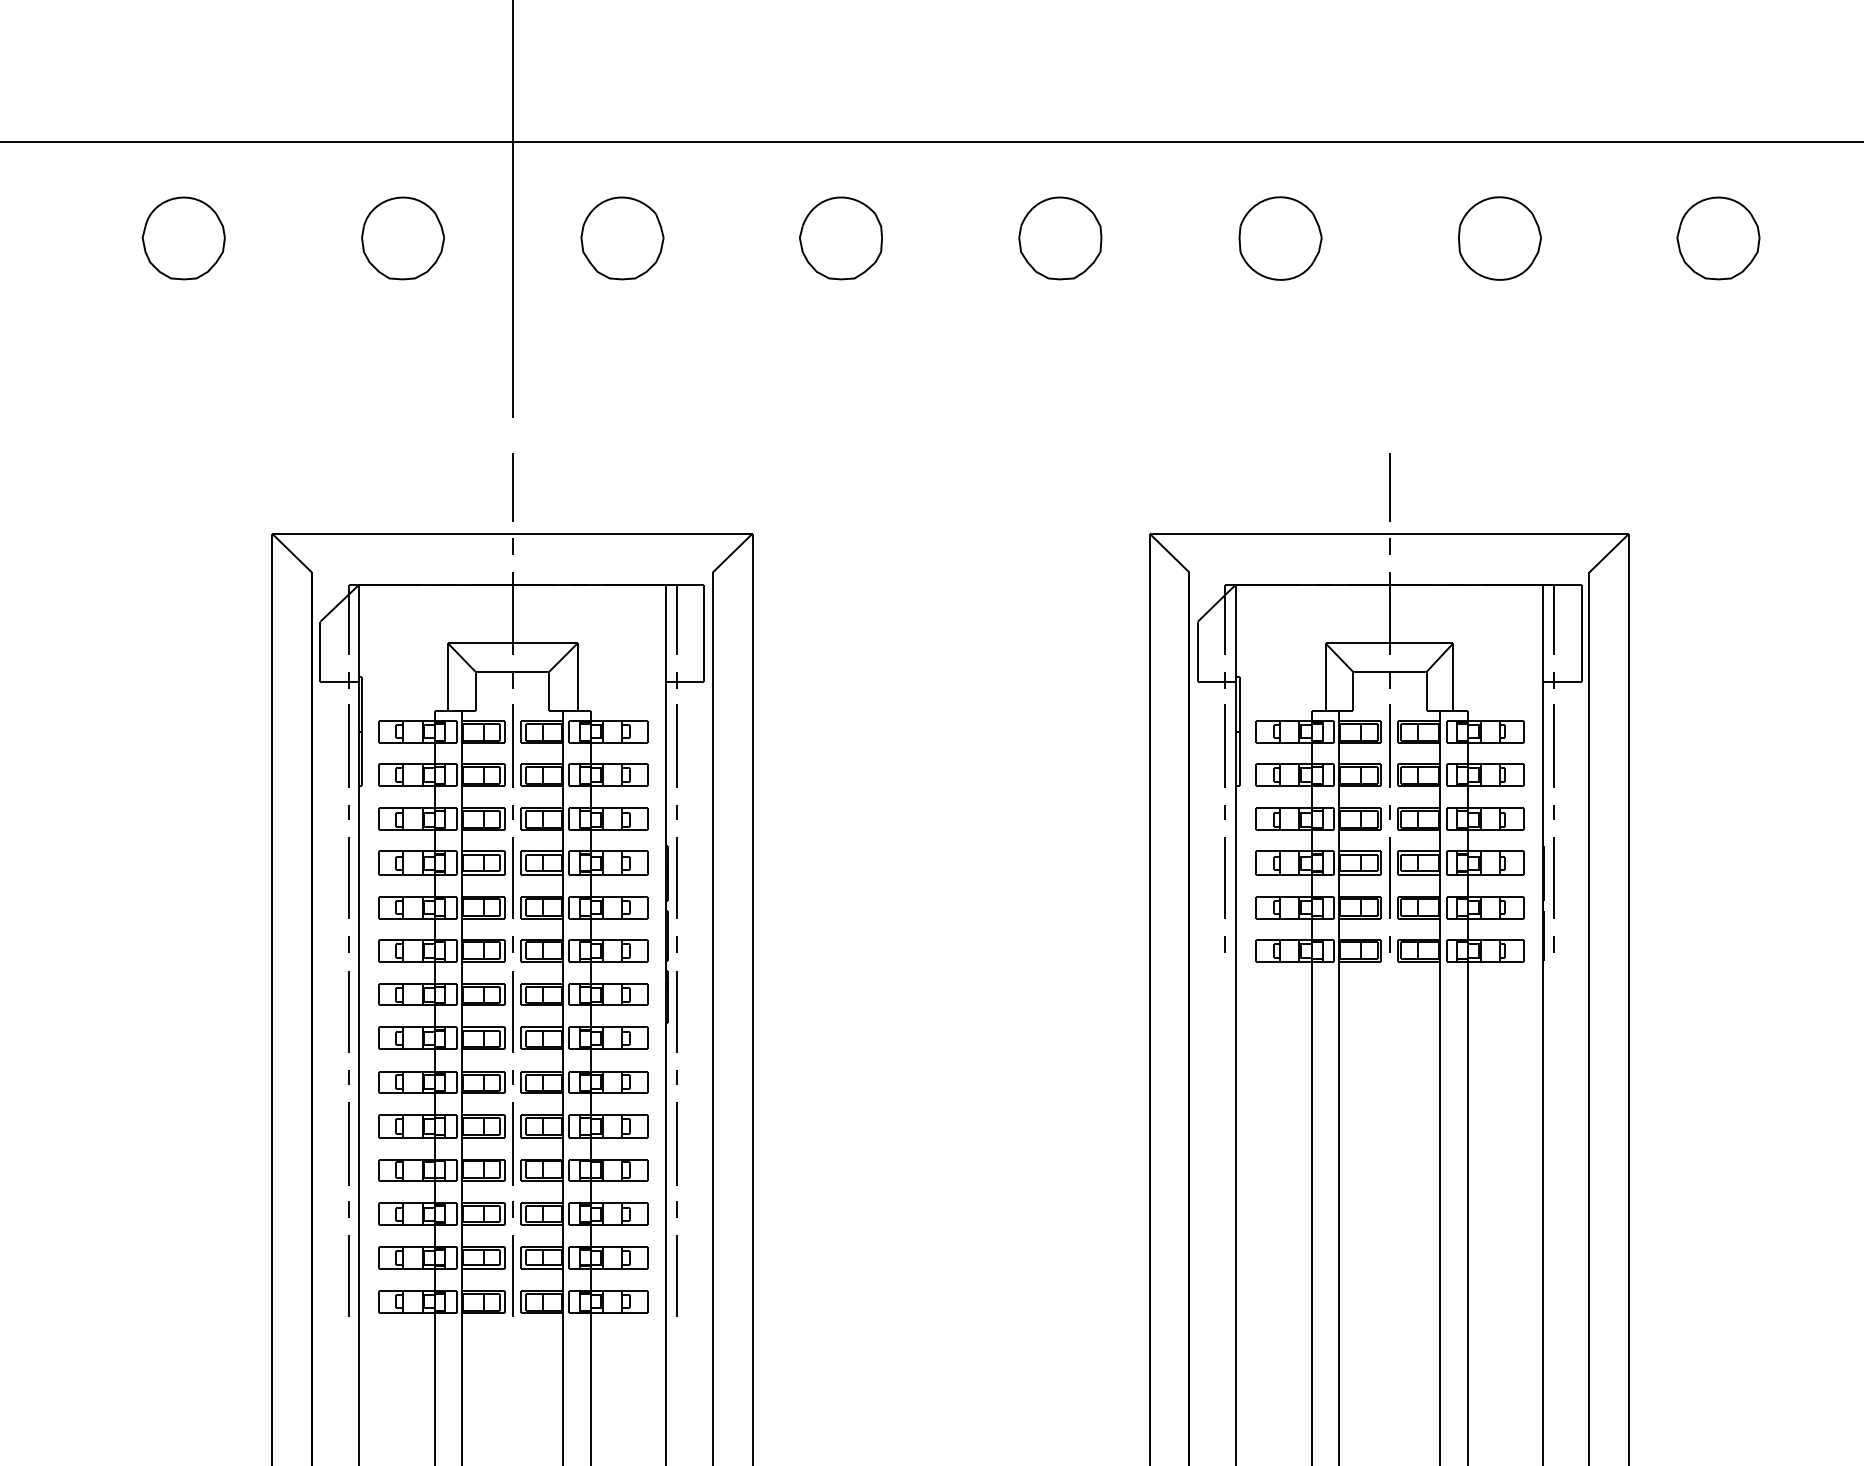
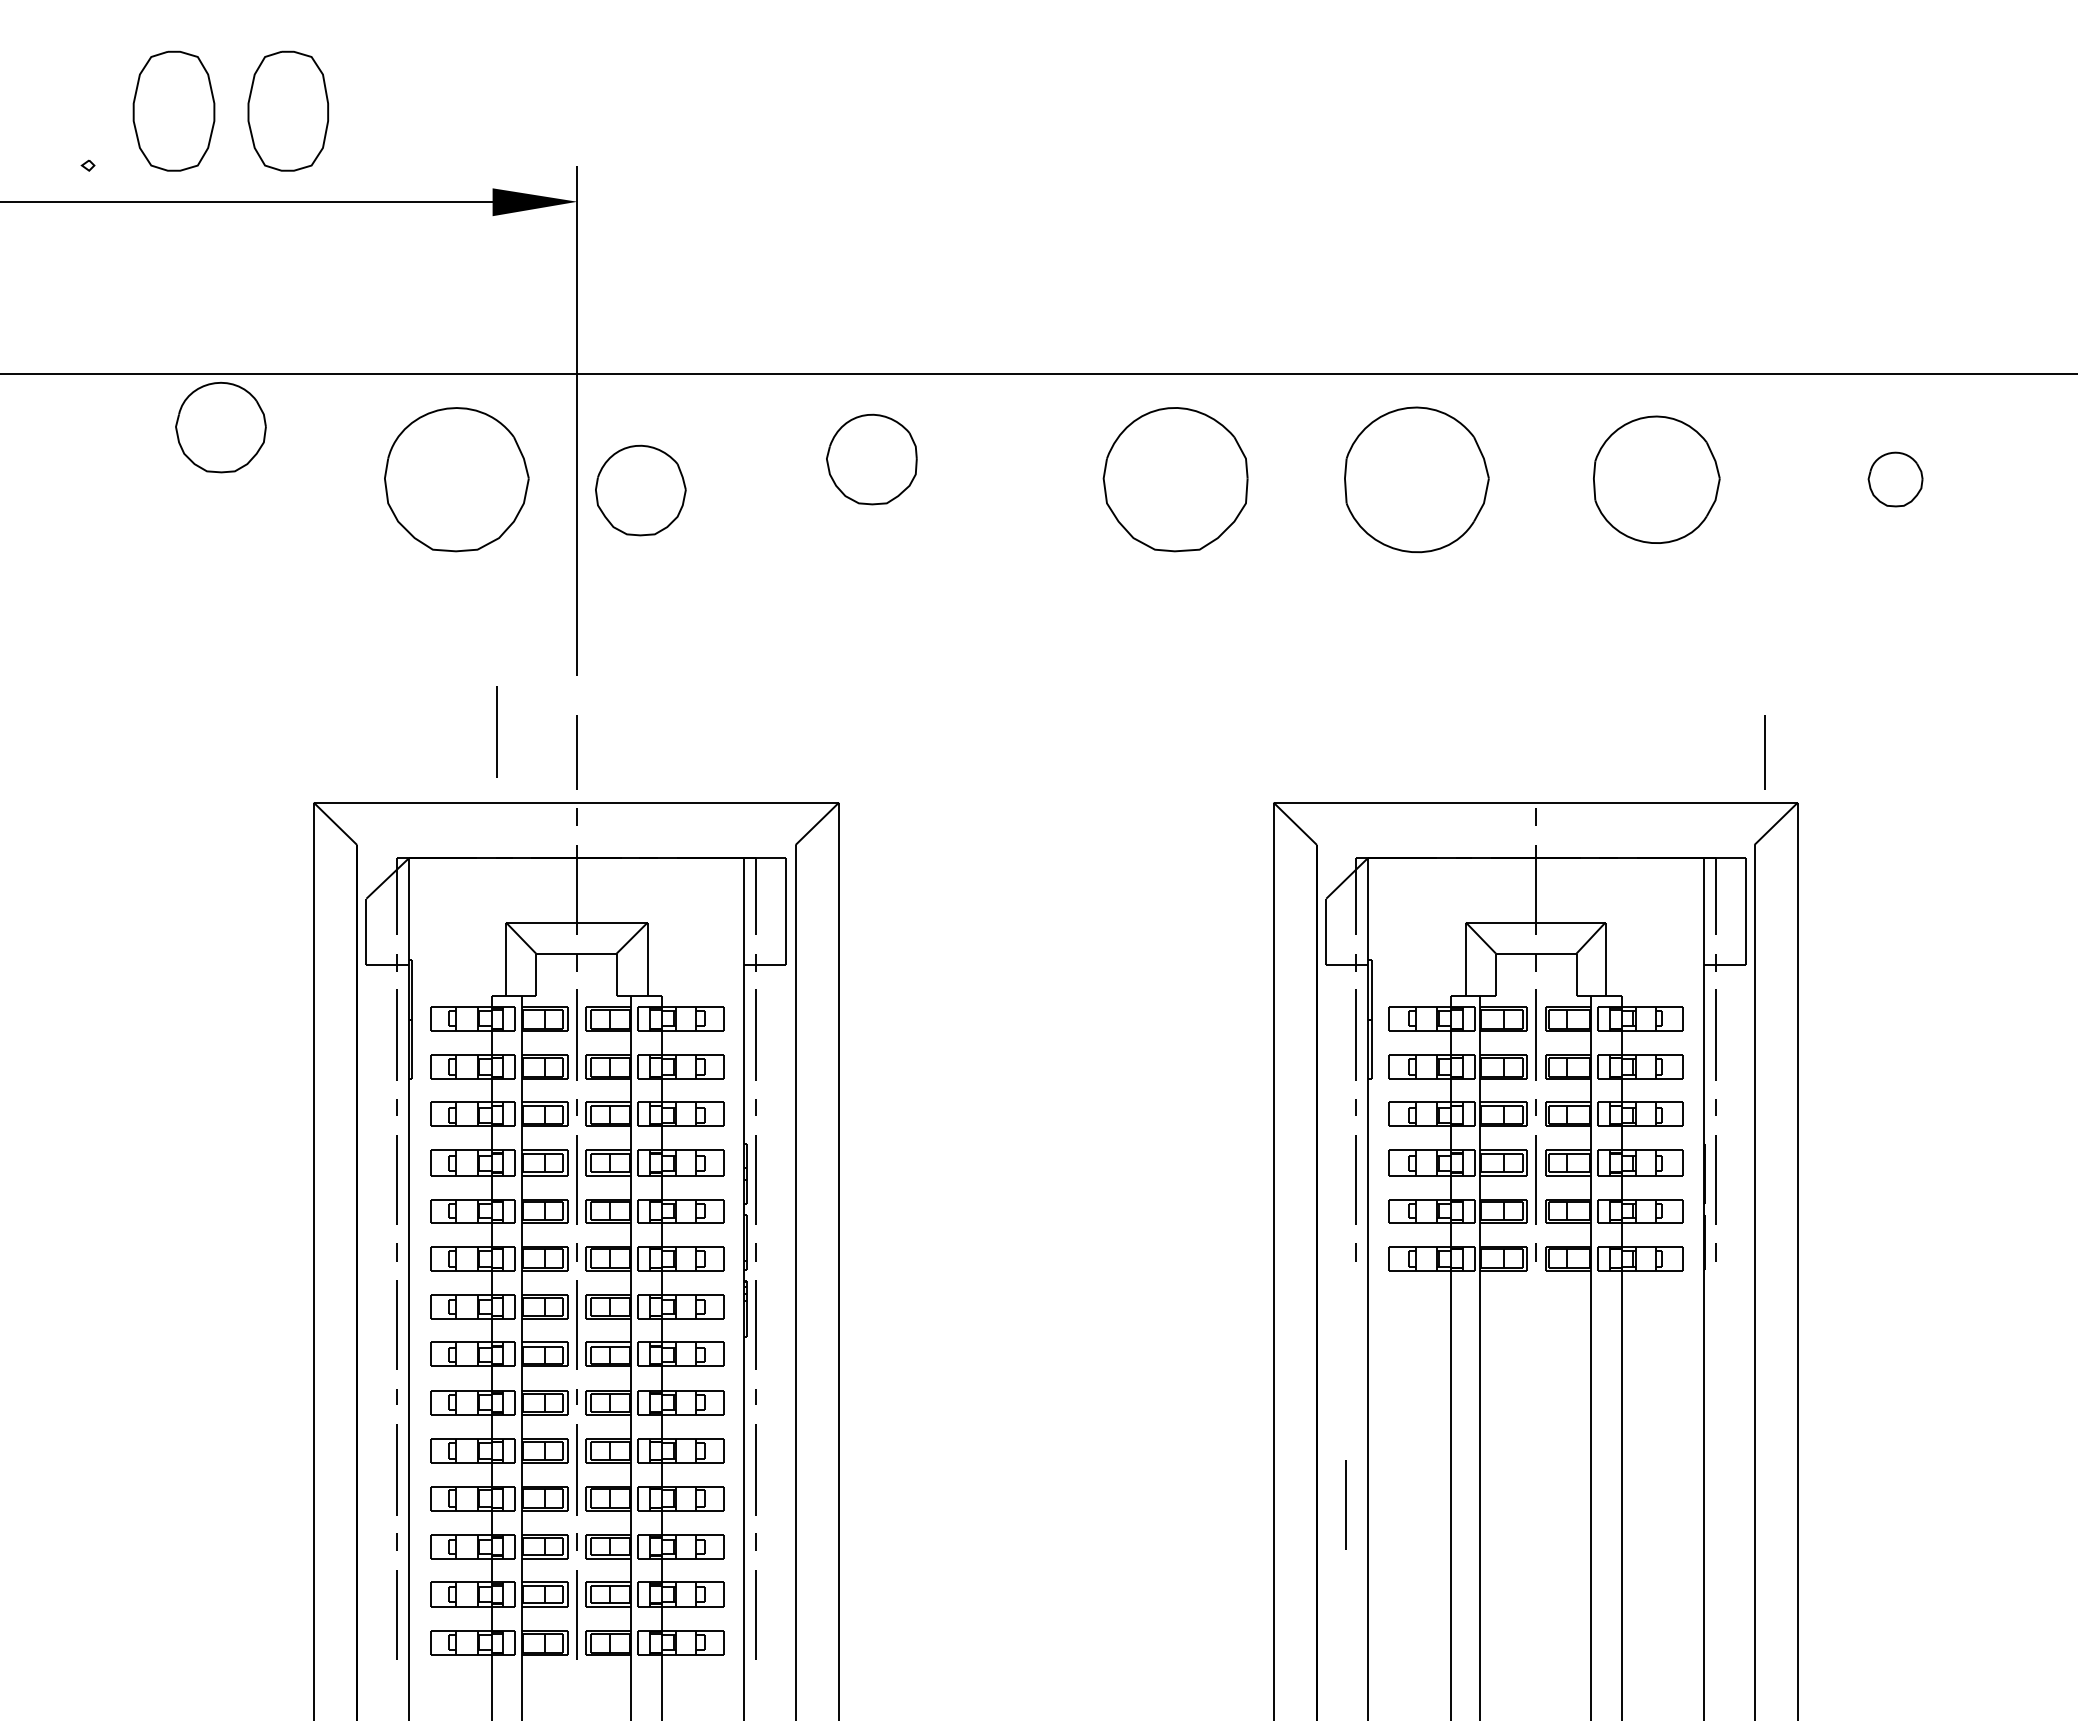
part: (183, 238) -> (220, 427), moved
part: (402, 238) -> (456, 479), size x1.6
part: (622, 238) -> (640, 490), moved
part: (840, 238) -> (871, 459), moved
part: (1060, 238) -> (1175, 479), size x1.6
part: (1280, 238) -> (1416, 479), size x1.6
part: (1499, 238) -> (1656, 479), size x1.4
part: (1718, 238) -> (1895, 479), size x0.6
line: (439, 468) -> (496, 731), added
line: (1389, 487) -> (1764, 752), moved
line: (1215, 1175) -> (1345, 1504), added

